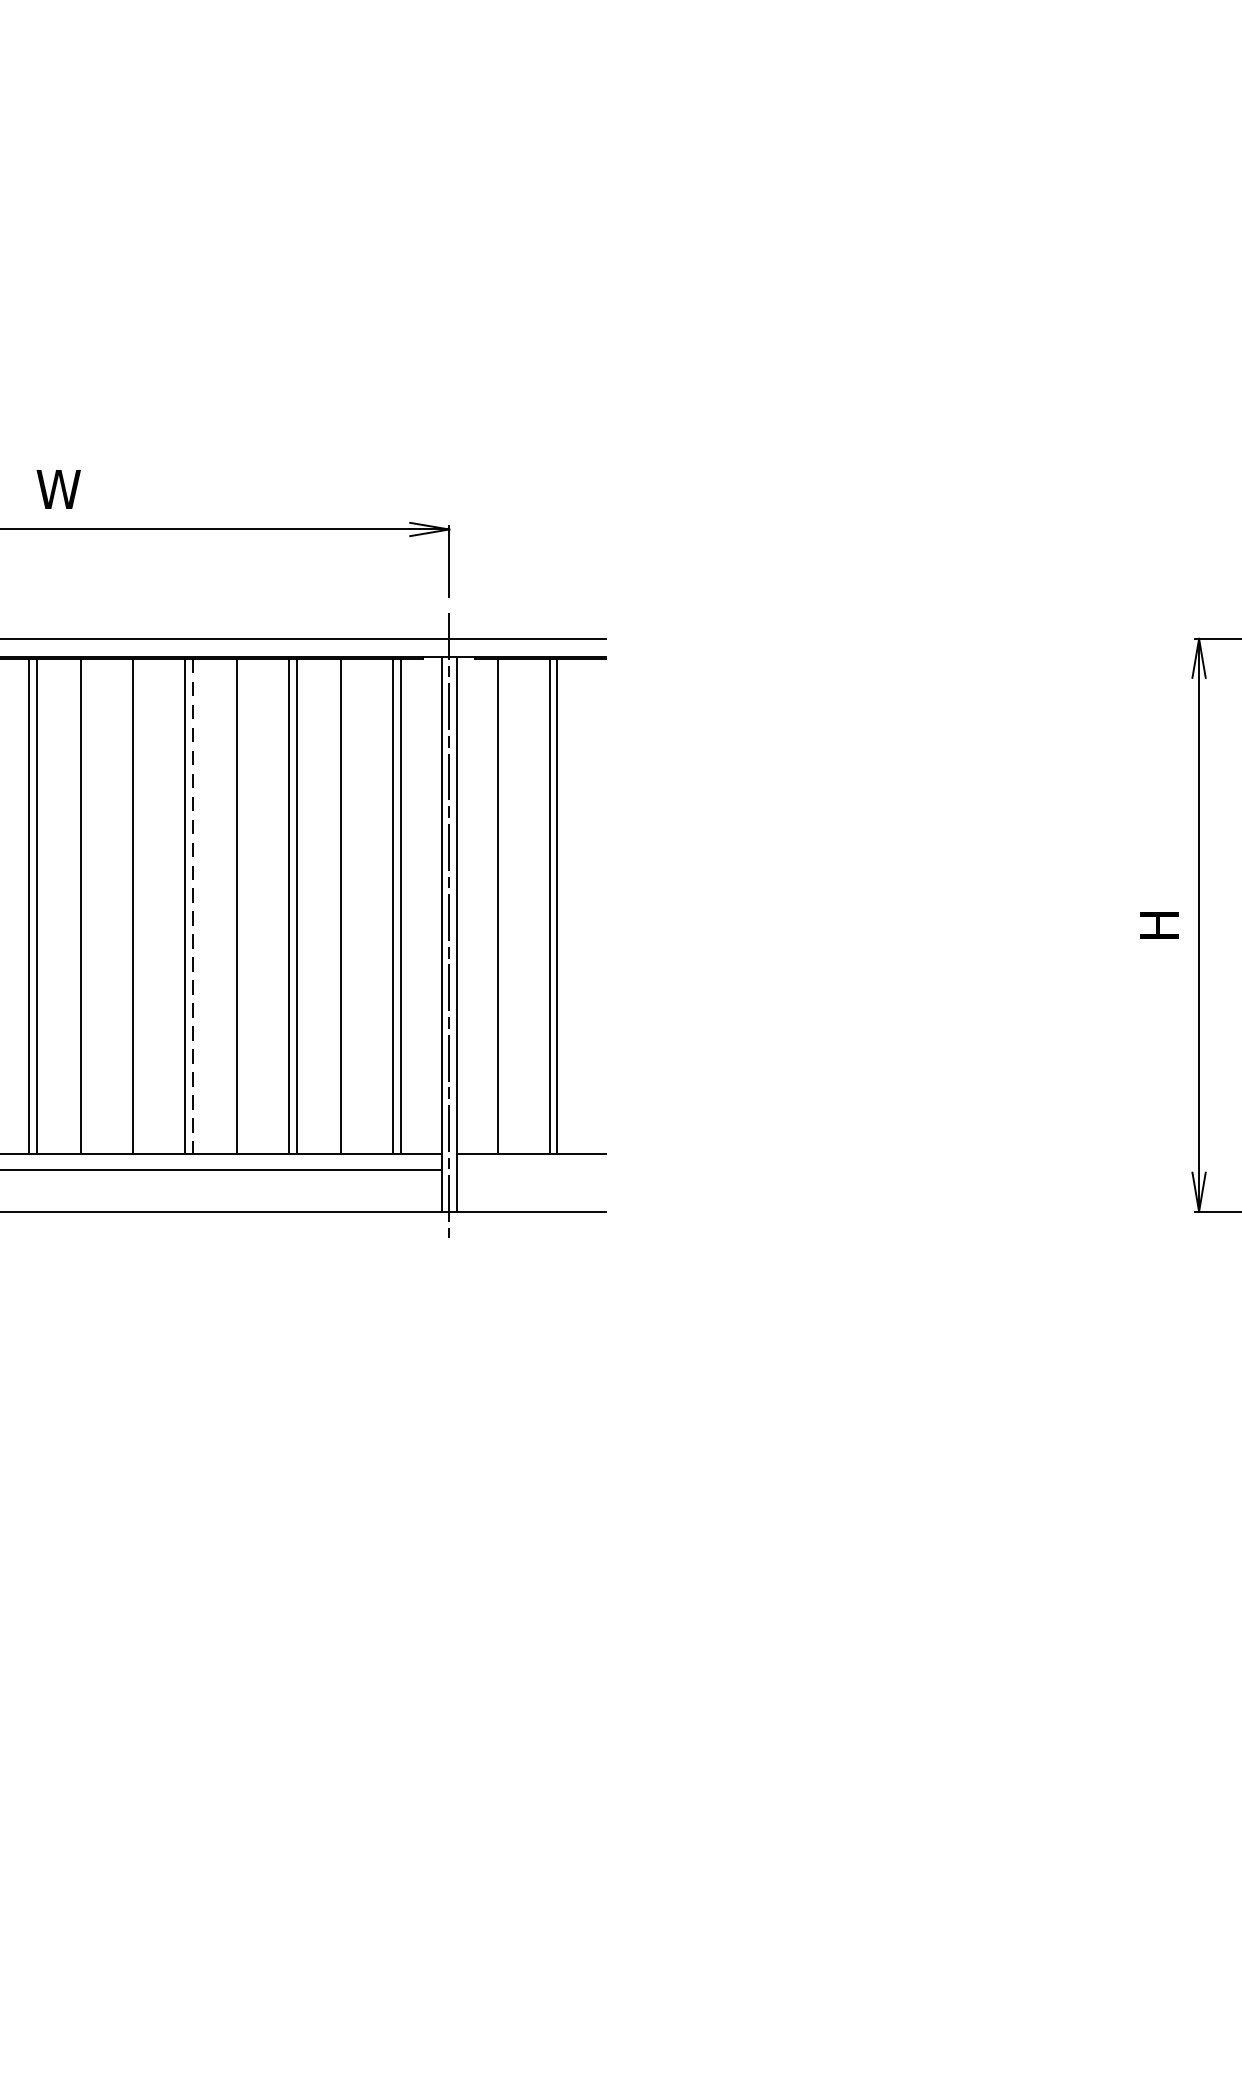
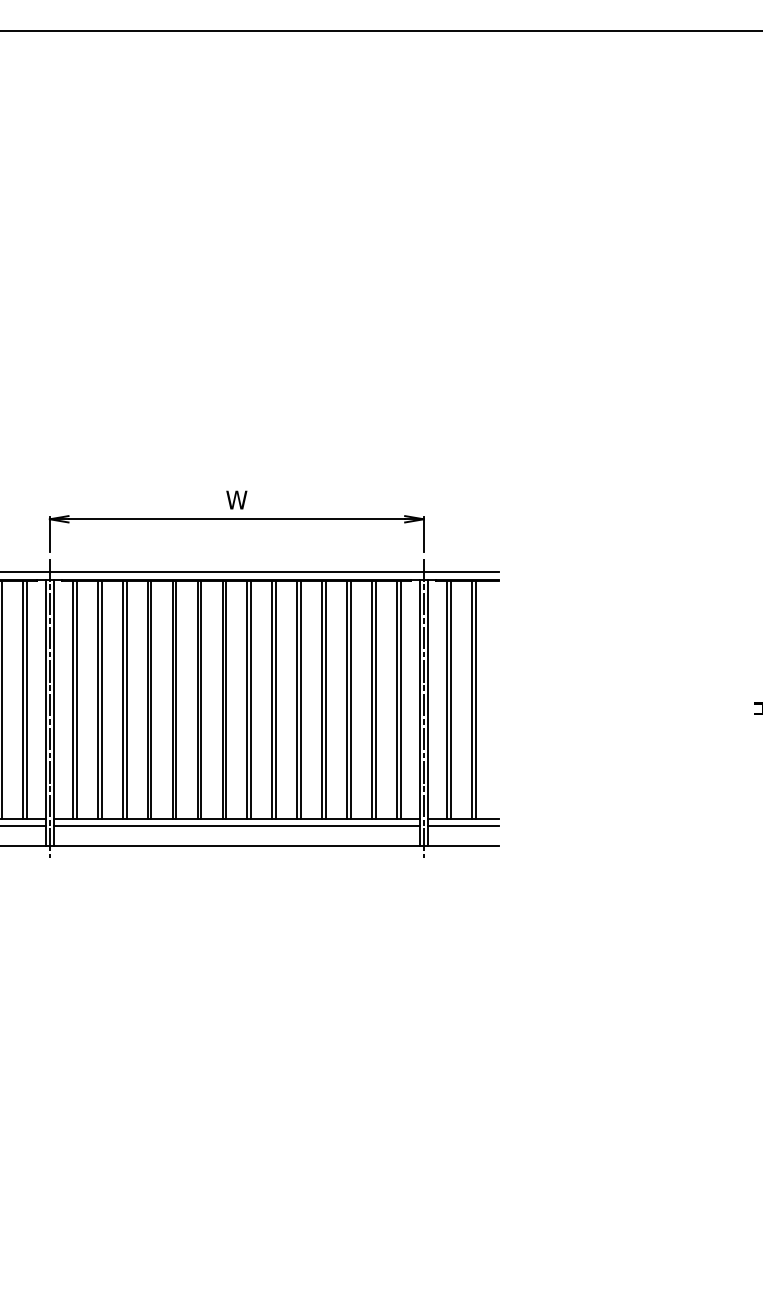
line: (89, 905) -> (251, 699), added
line: (141, 905) -> (276, 699), added
line: (193, 905) -> (301, 699), dashed -> solid
line: (243, 905) -> (325, 699), added
line: (348, 905) -> (375, 699), added
line: (505, 905) -> (450, 699), added
line: (530, 1169) -> (462, 825), added

